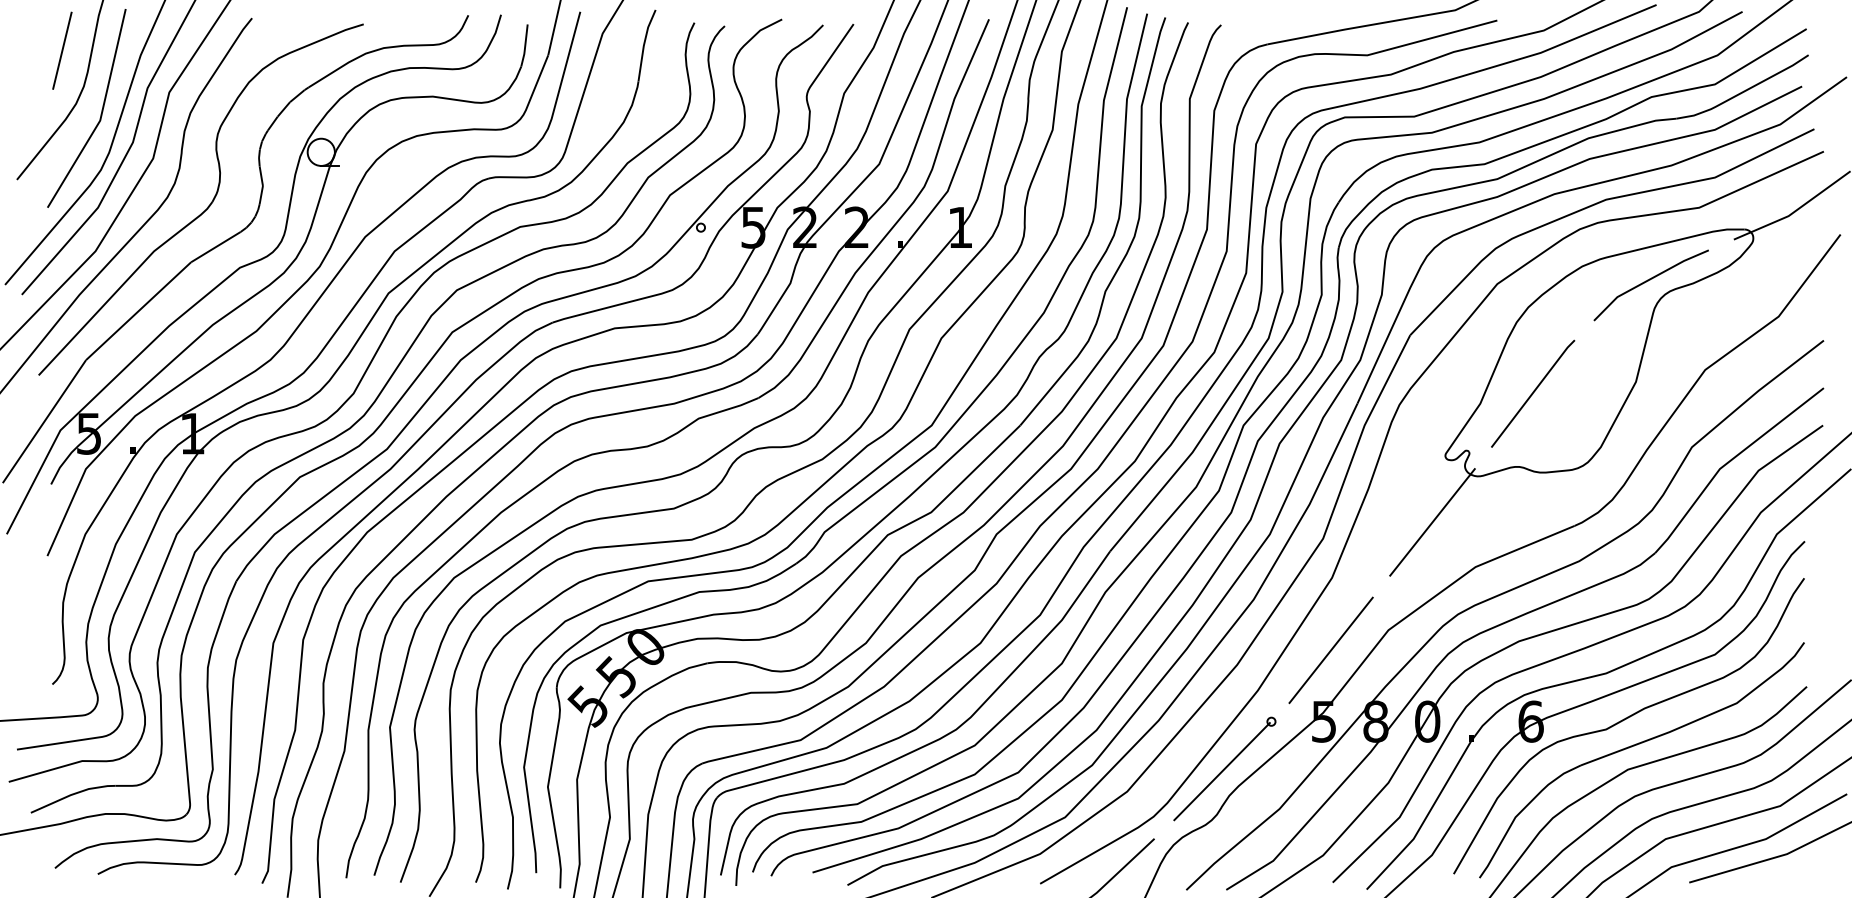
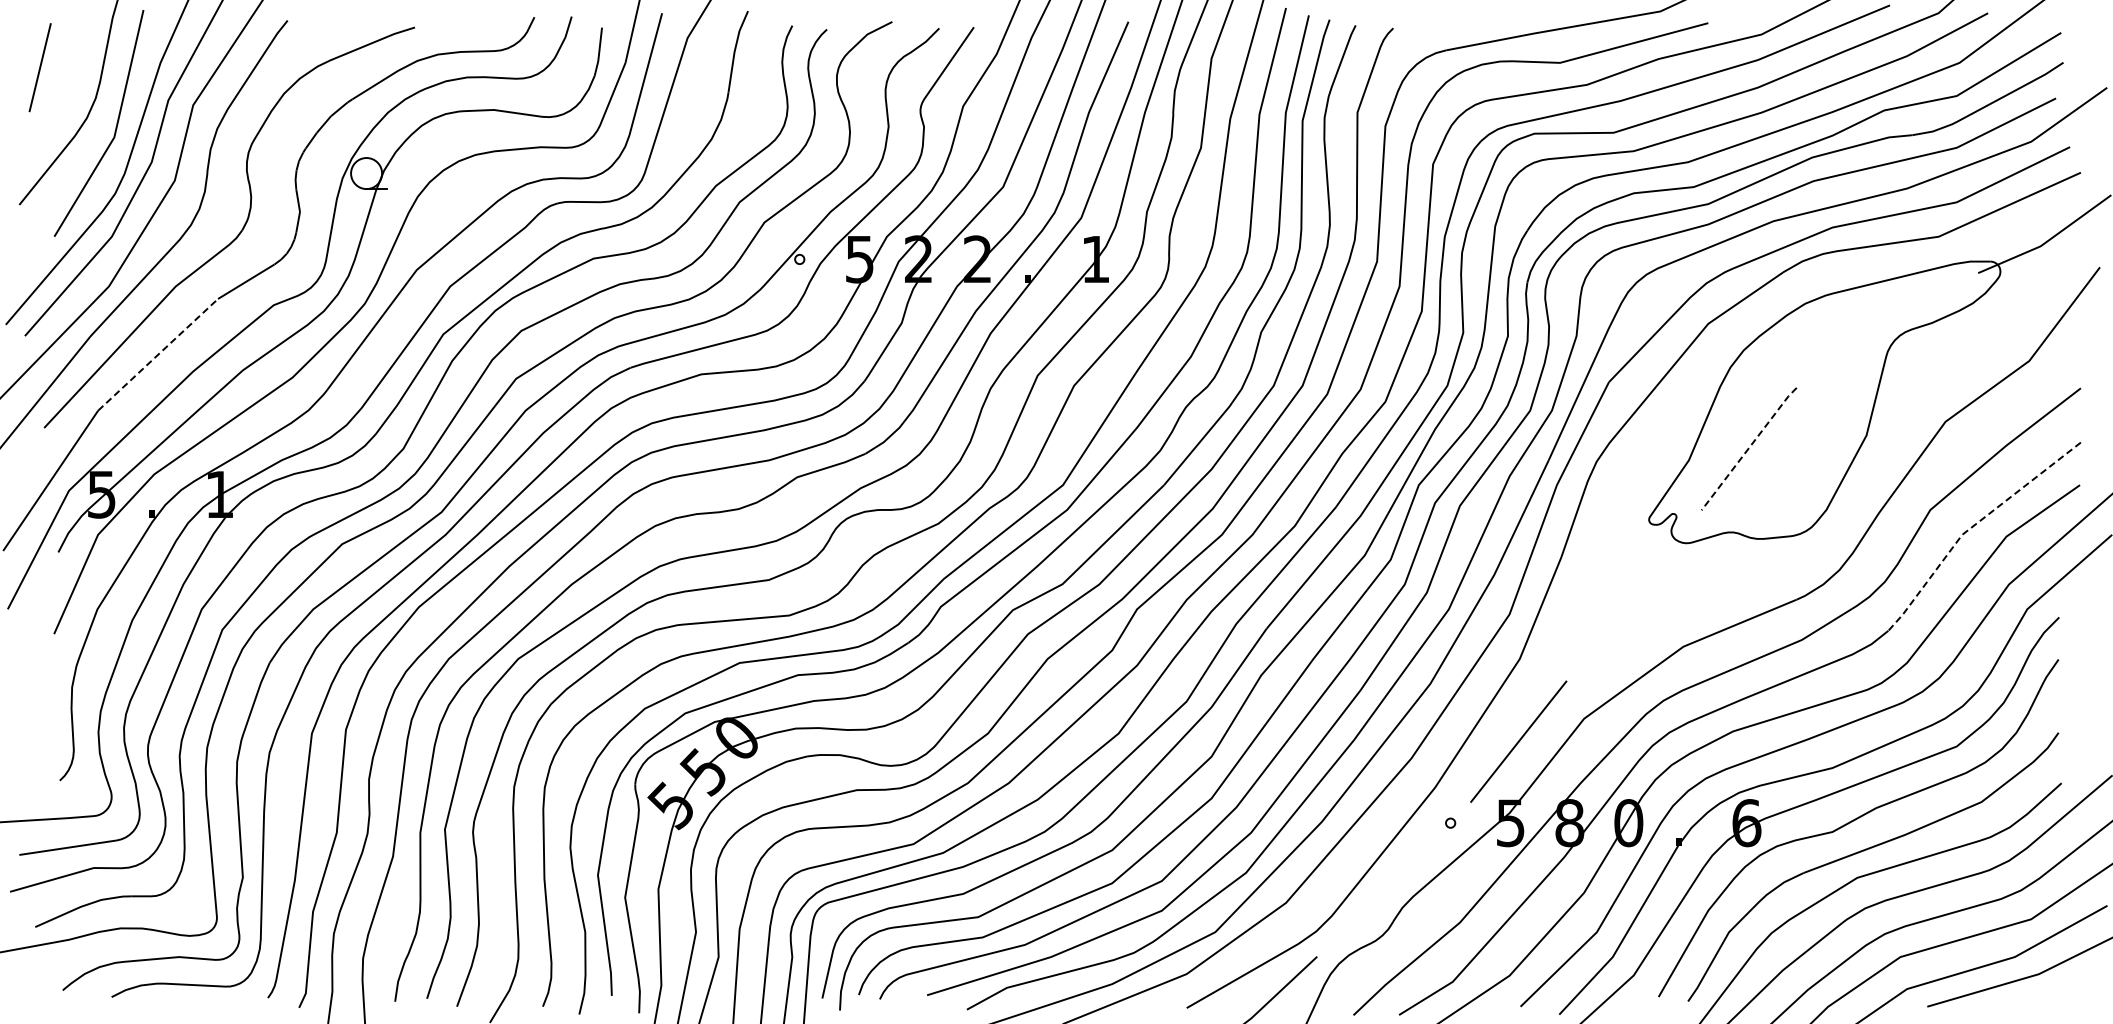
line: (61, 50) -> (39, 67), moved
line: (1649, 281) -> (1881, 320), removed
line: (138, 310) -> (158, 354), solid -> dashed
line: (1532, 393) -> (1748, 448), solid -> dashed
line: (1728, 461) -> (1972, 526), solid -> dashed
line: (1432, 522) -> (1634, 595), removed
line: (1221, 771) -> (1393, 879), removed

